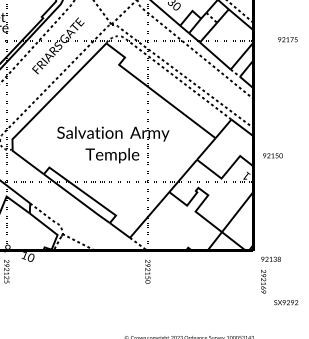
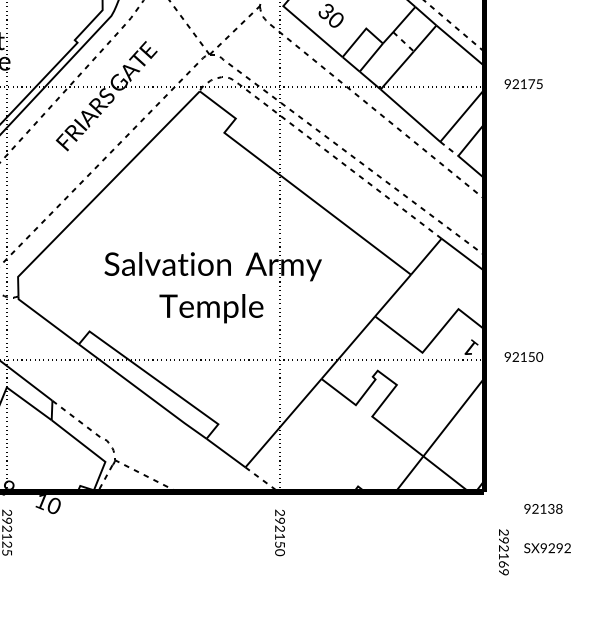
text: (287, 39) -> (522, 83), moved
text: (272, 155) -> (522, 356), moved
text: (270, 258) -> (542, 507), moved
text: (286, 302) -> (548, 547), moved

